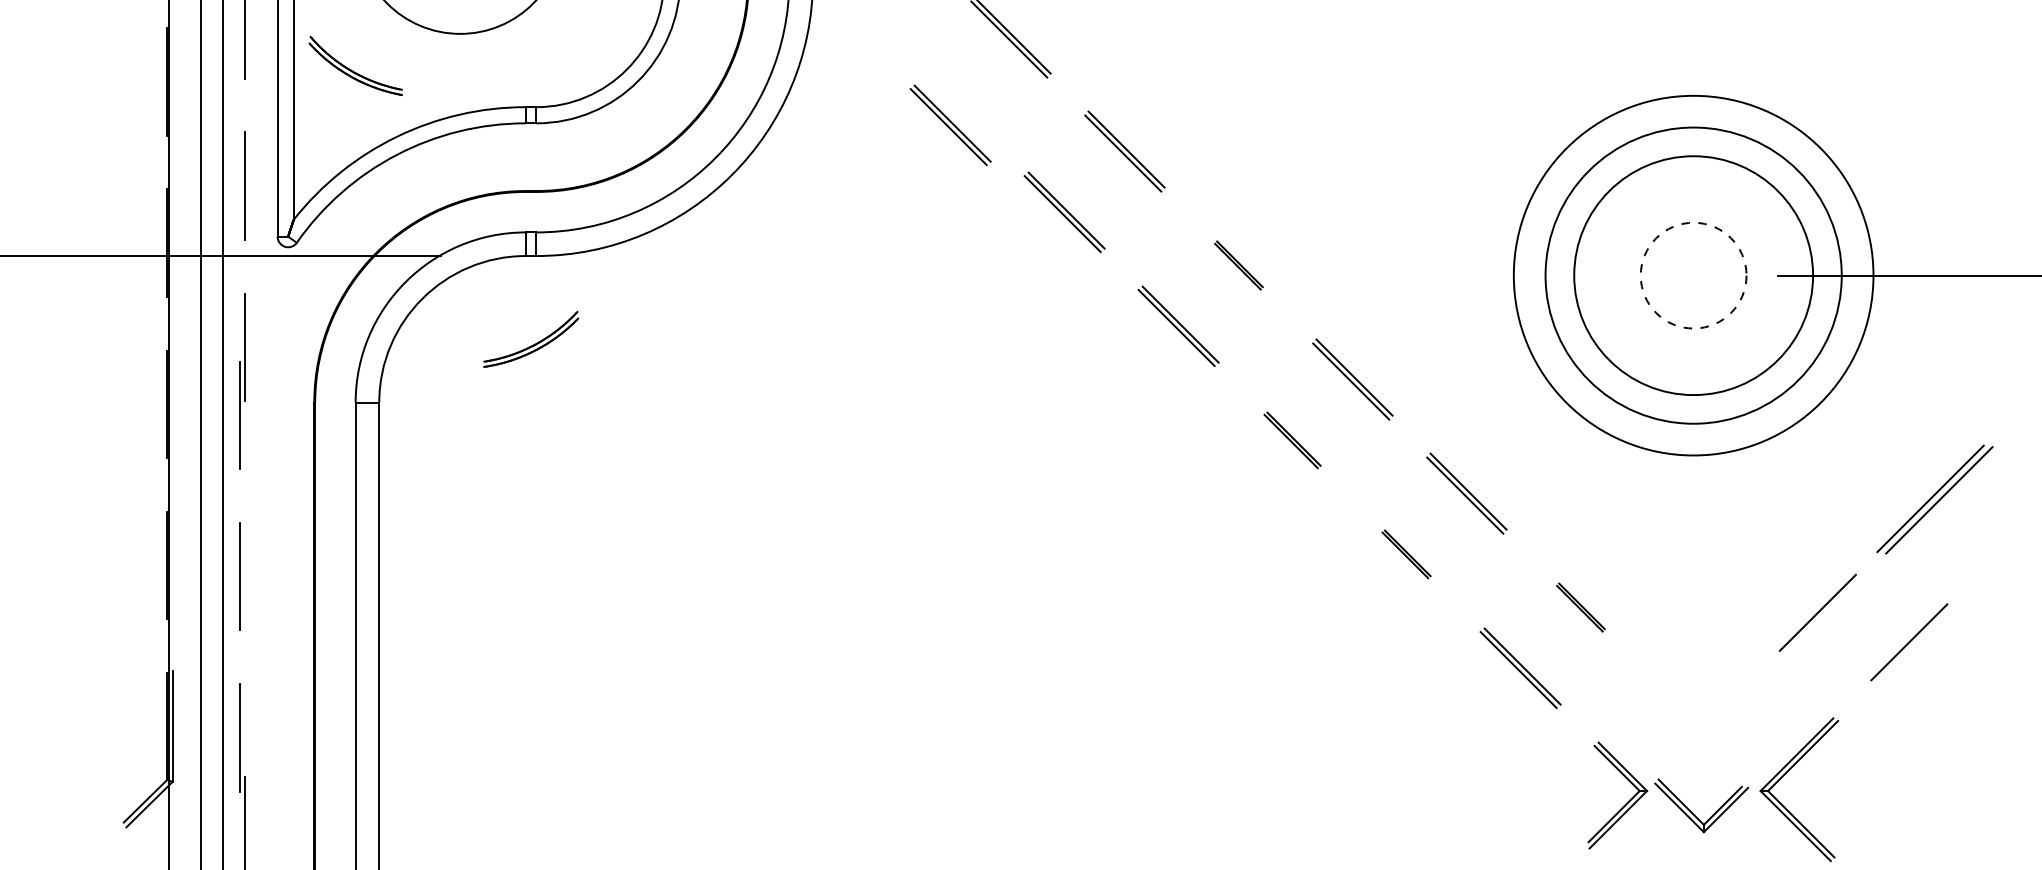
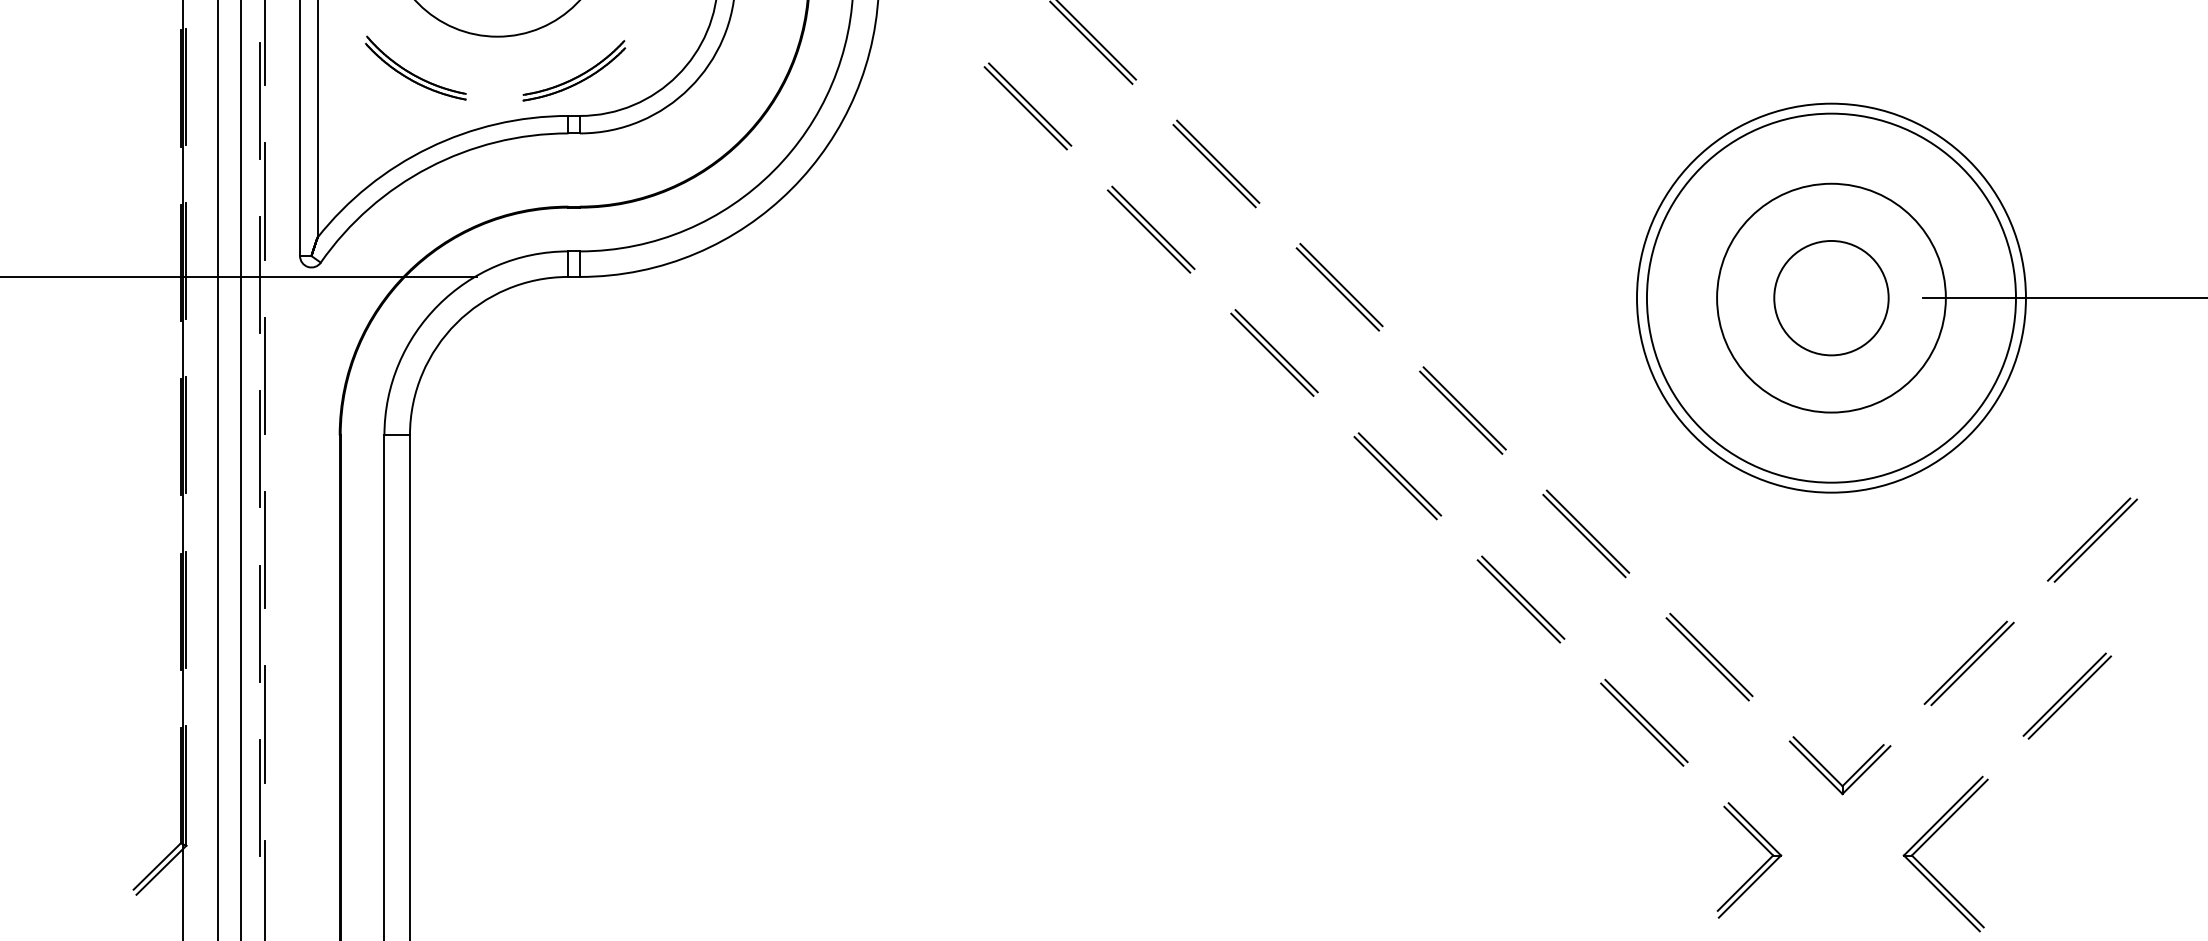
part: (355, 65) -> (415, 67), moved
line: (172, 79) -> (186, 86), added
line: (240, 92) -> (259, 100), added
part: (950, 125) -> (1027, 106), moved
line: (172, 241) -> (186, 261), added
line: (240, 253) -> (259, 274), added
part: (1238, 265) -> (1339, 287), size x1.67
circle: (1693, 275) -> (1831, 298), dashed -> solid
circle: (1693, 275) -> (1831, 298), size x0.71
circle: (1693, 275) -> (1831, 298), size x1.43
part: (533, 344) -> (576, 76), moved
line: (172, 402) -> (186, 435), added
part: (1292, 440) -> (1397, 476), size x1.43
part: (1934, 498) -> (2091, 539), size x0.71
line: (245, 508) -> (265, 549), added
part: (1406, 554) -> (1520, 599), size x1.67
line: (172, 563) -> (186, 609), added
part: (1580, 607) -> (1709, 657), size x1.67
line: (1824, 613) -> (1972, 663), added
line: (1914, 644) -> (2070, 697), added
line: (245, 669) -> (265, 724), added
part: (1693, 813) -> (1831, 773), moved

